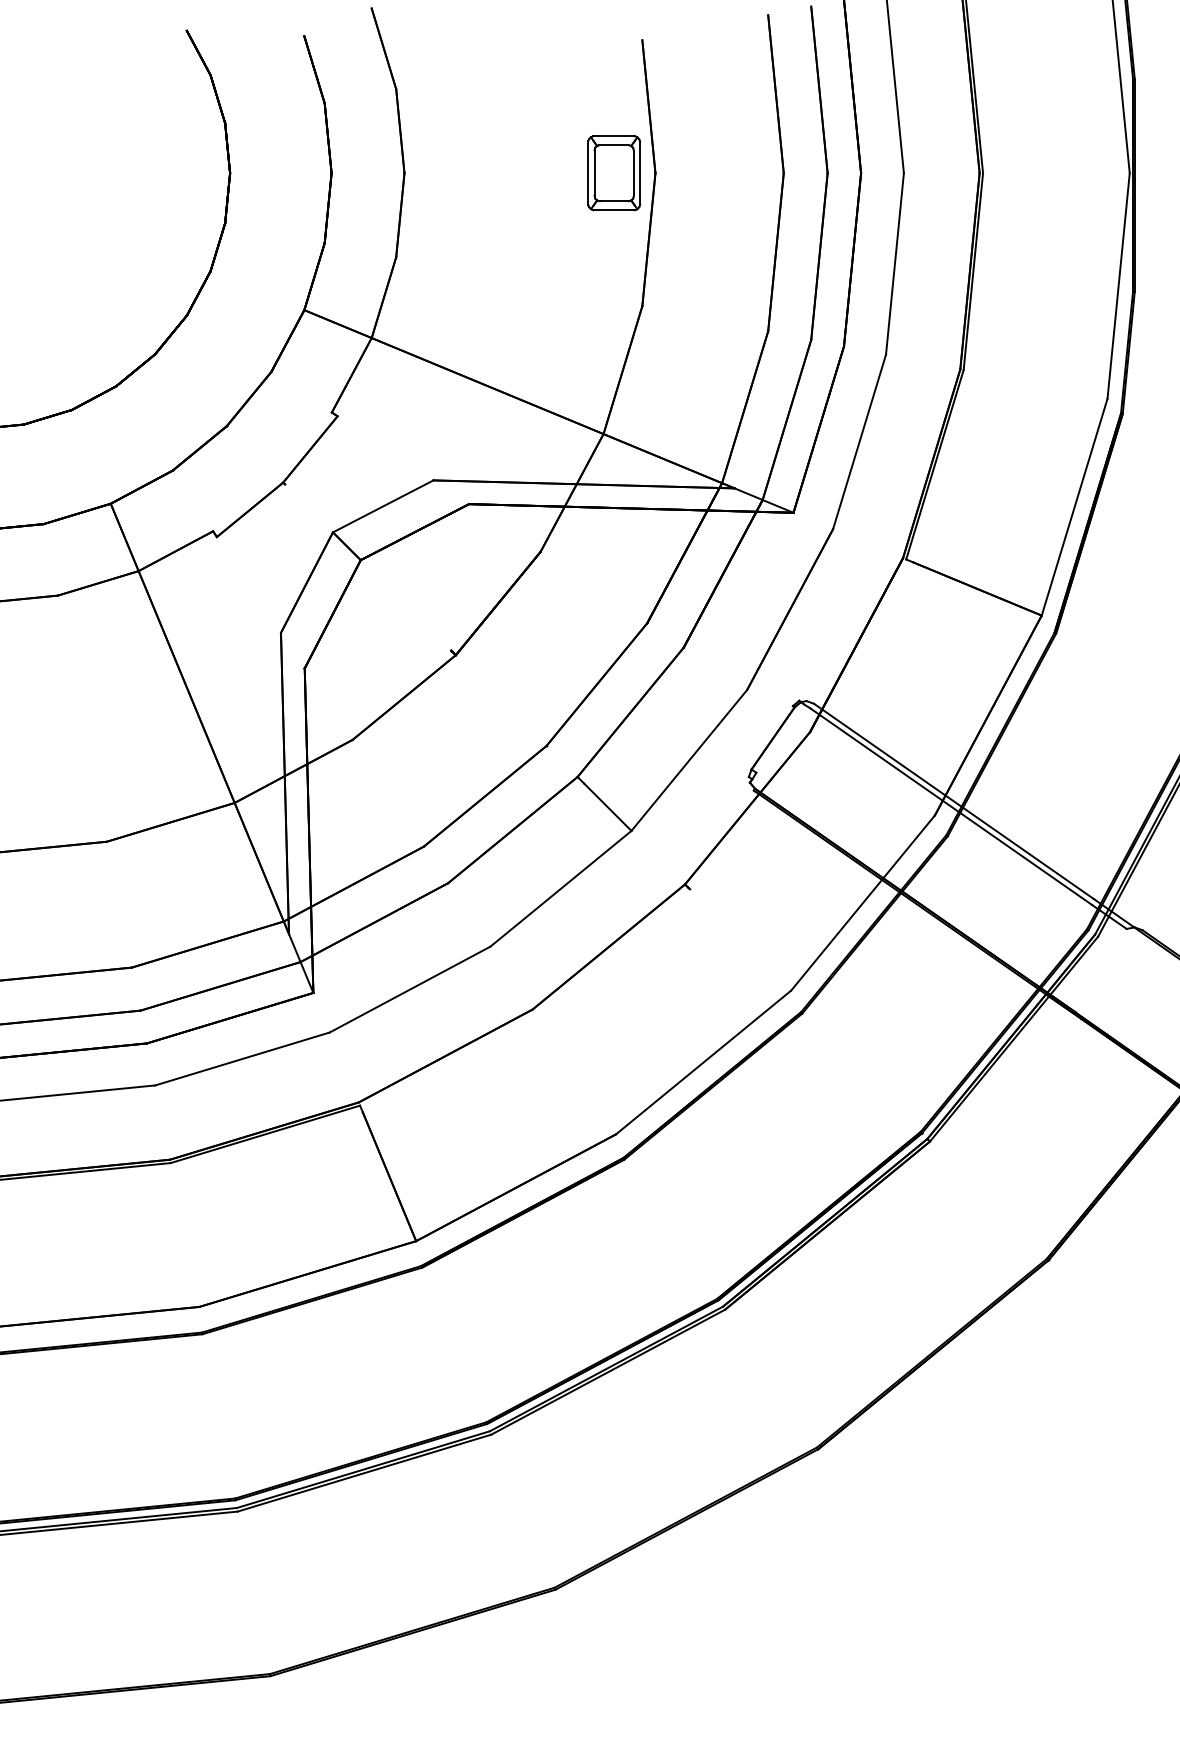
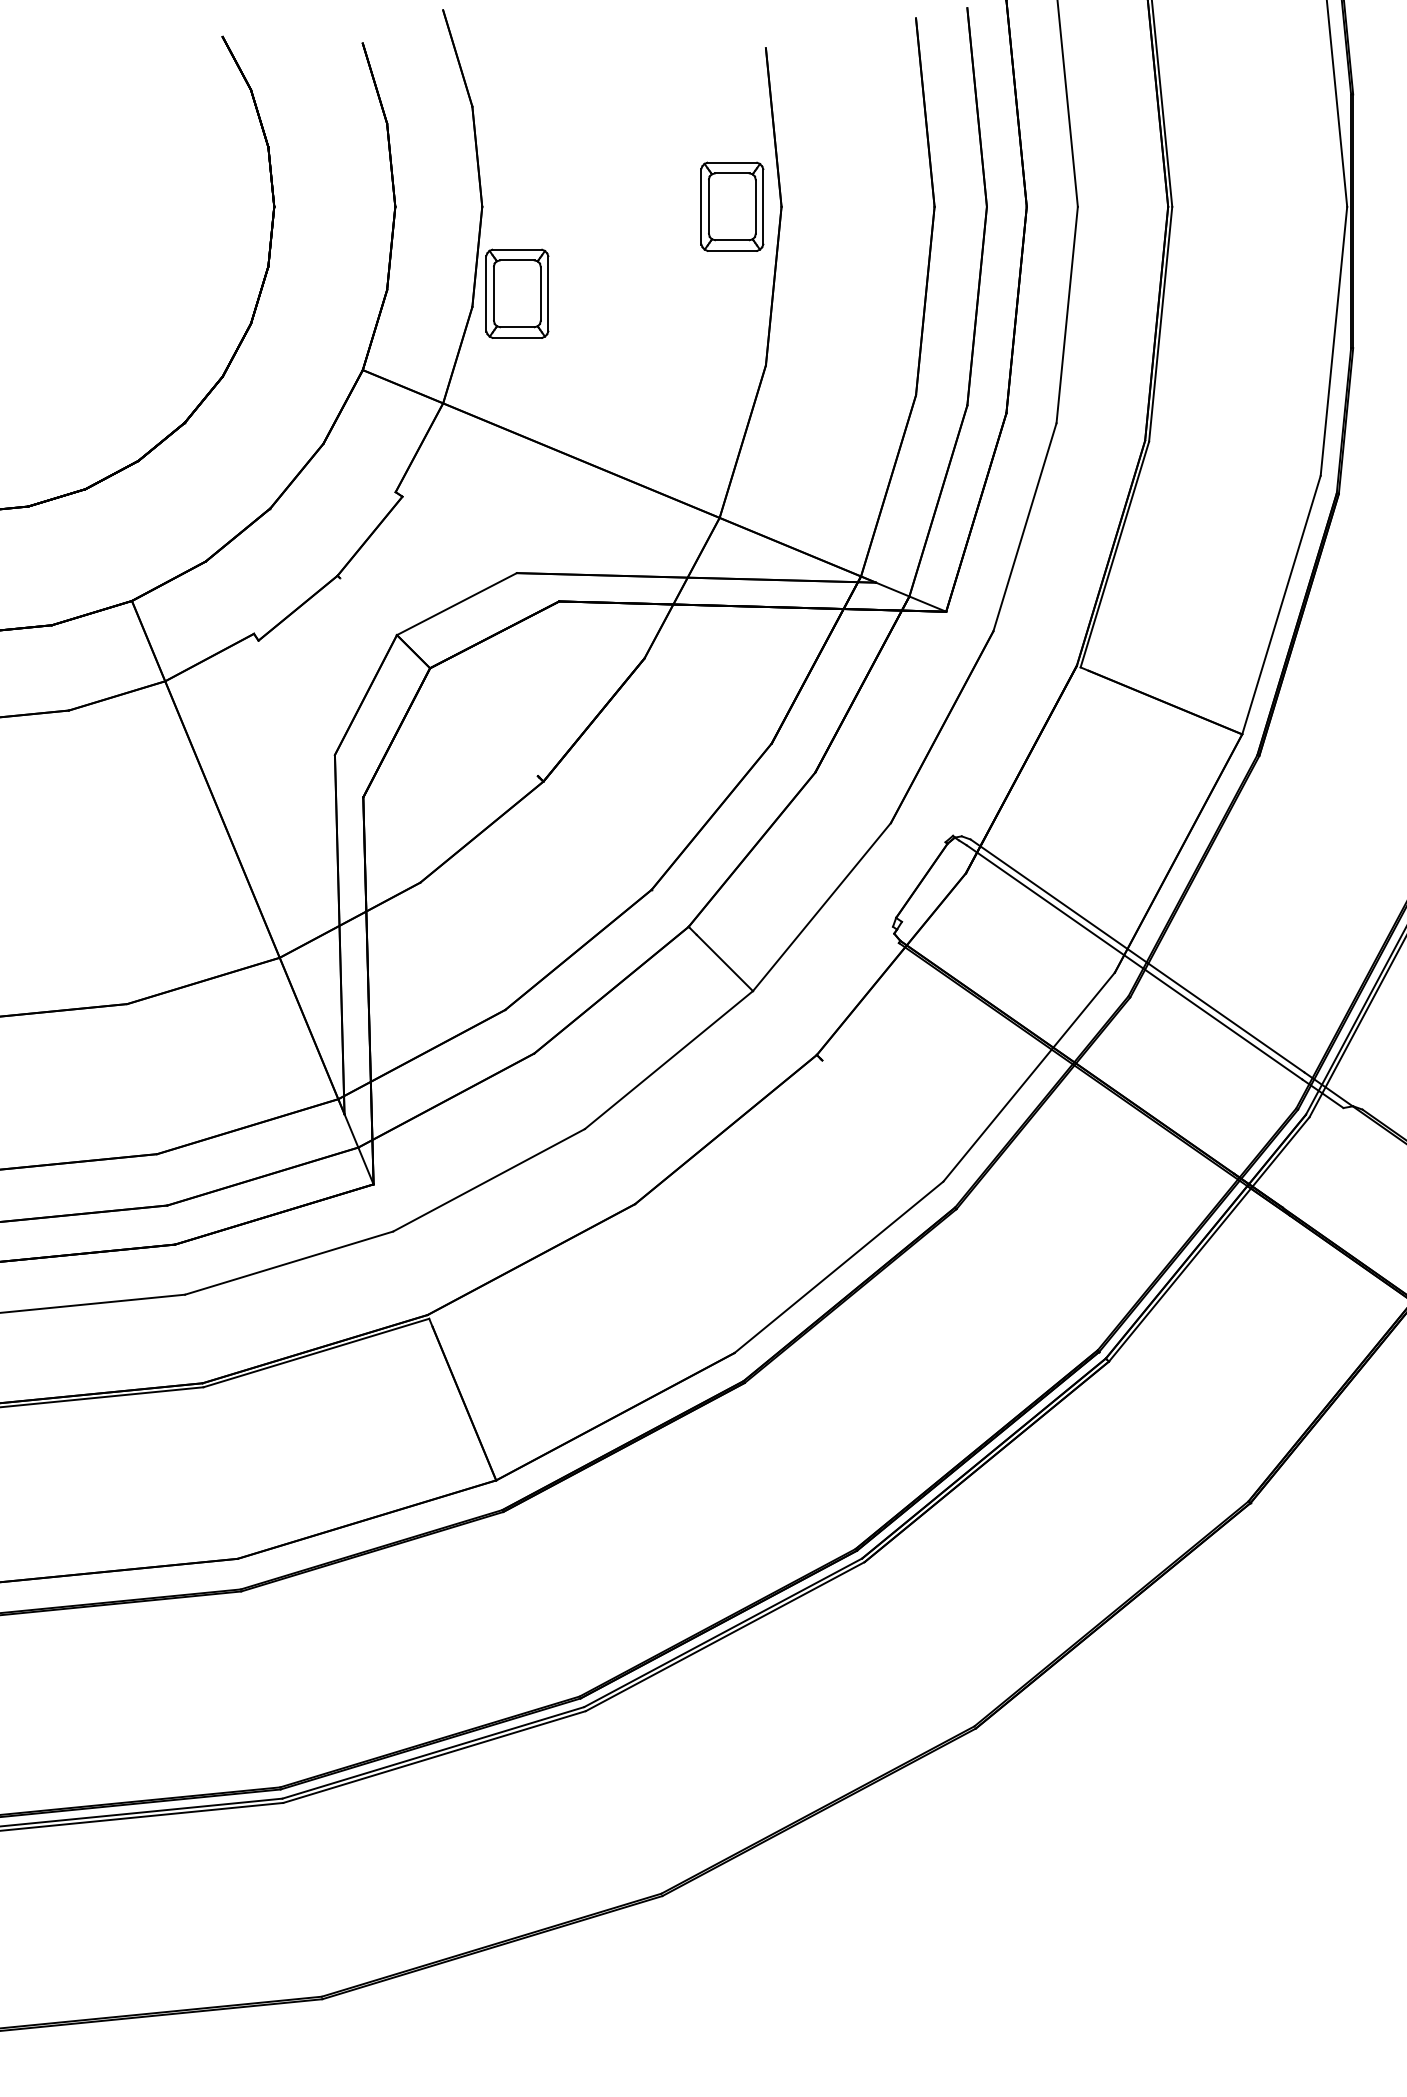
part: (434, 245) -> (517, 293), added

